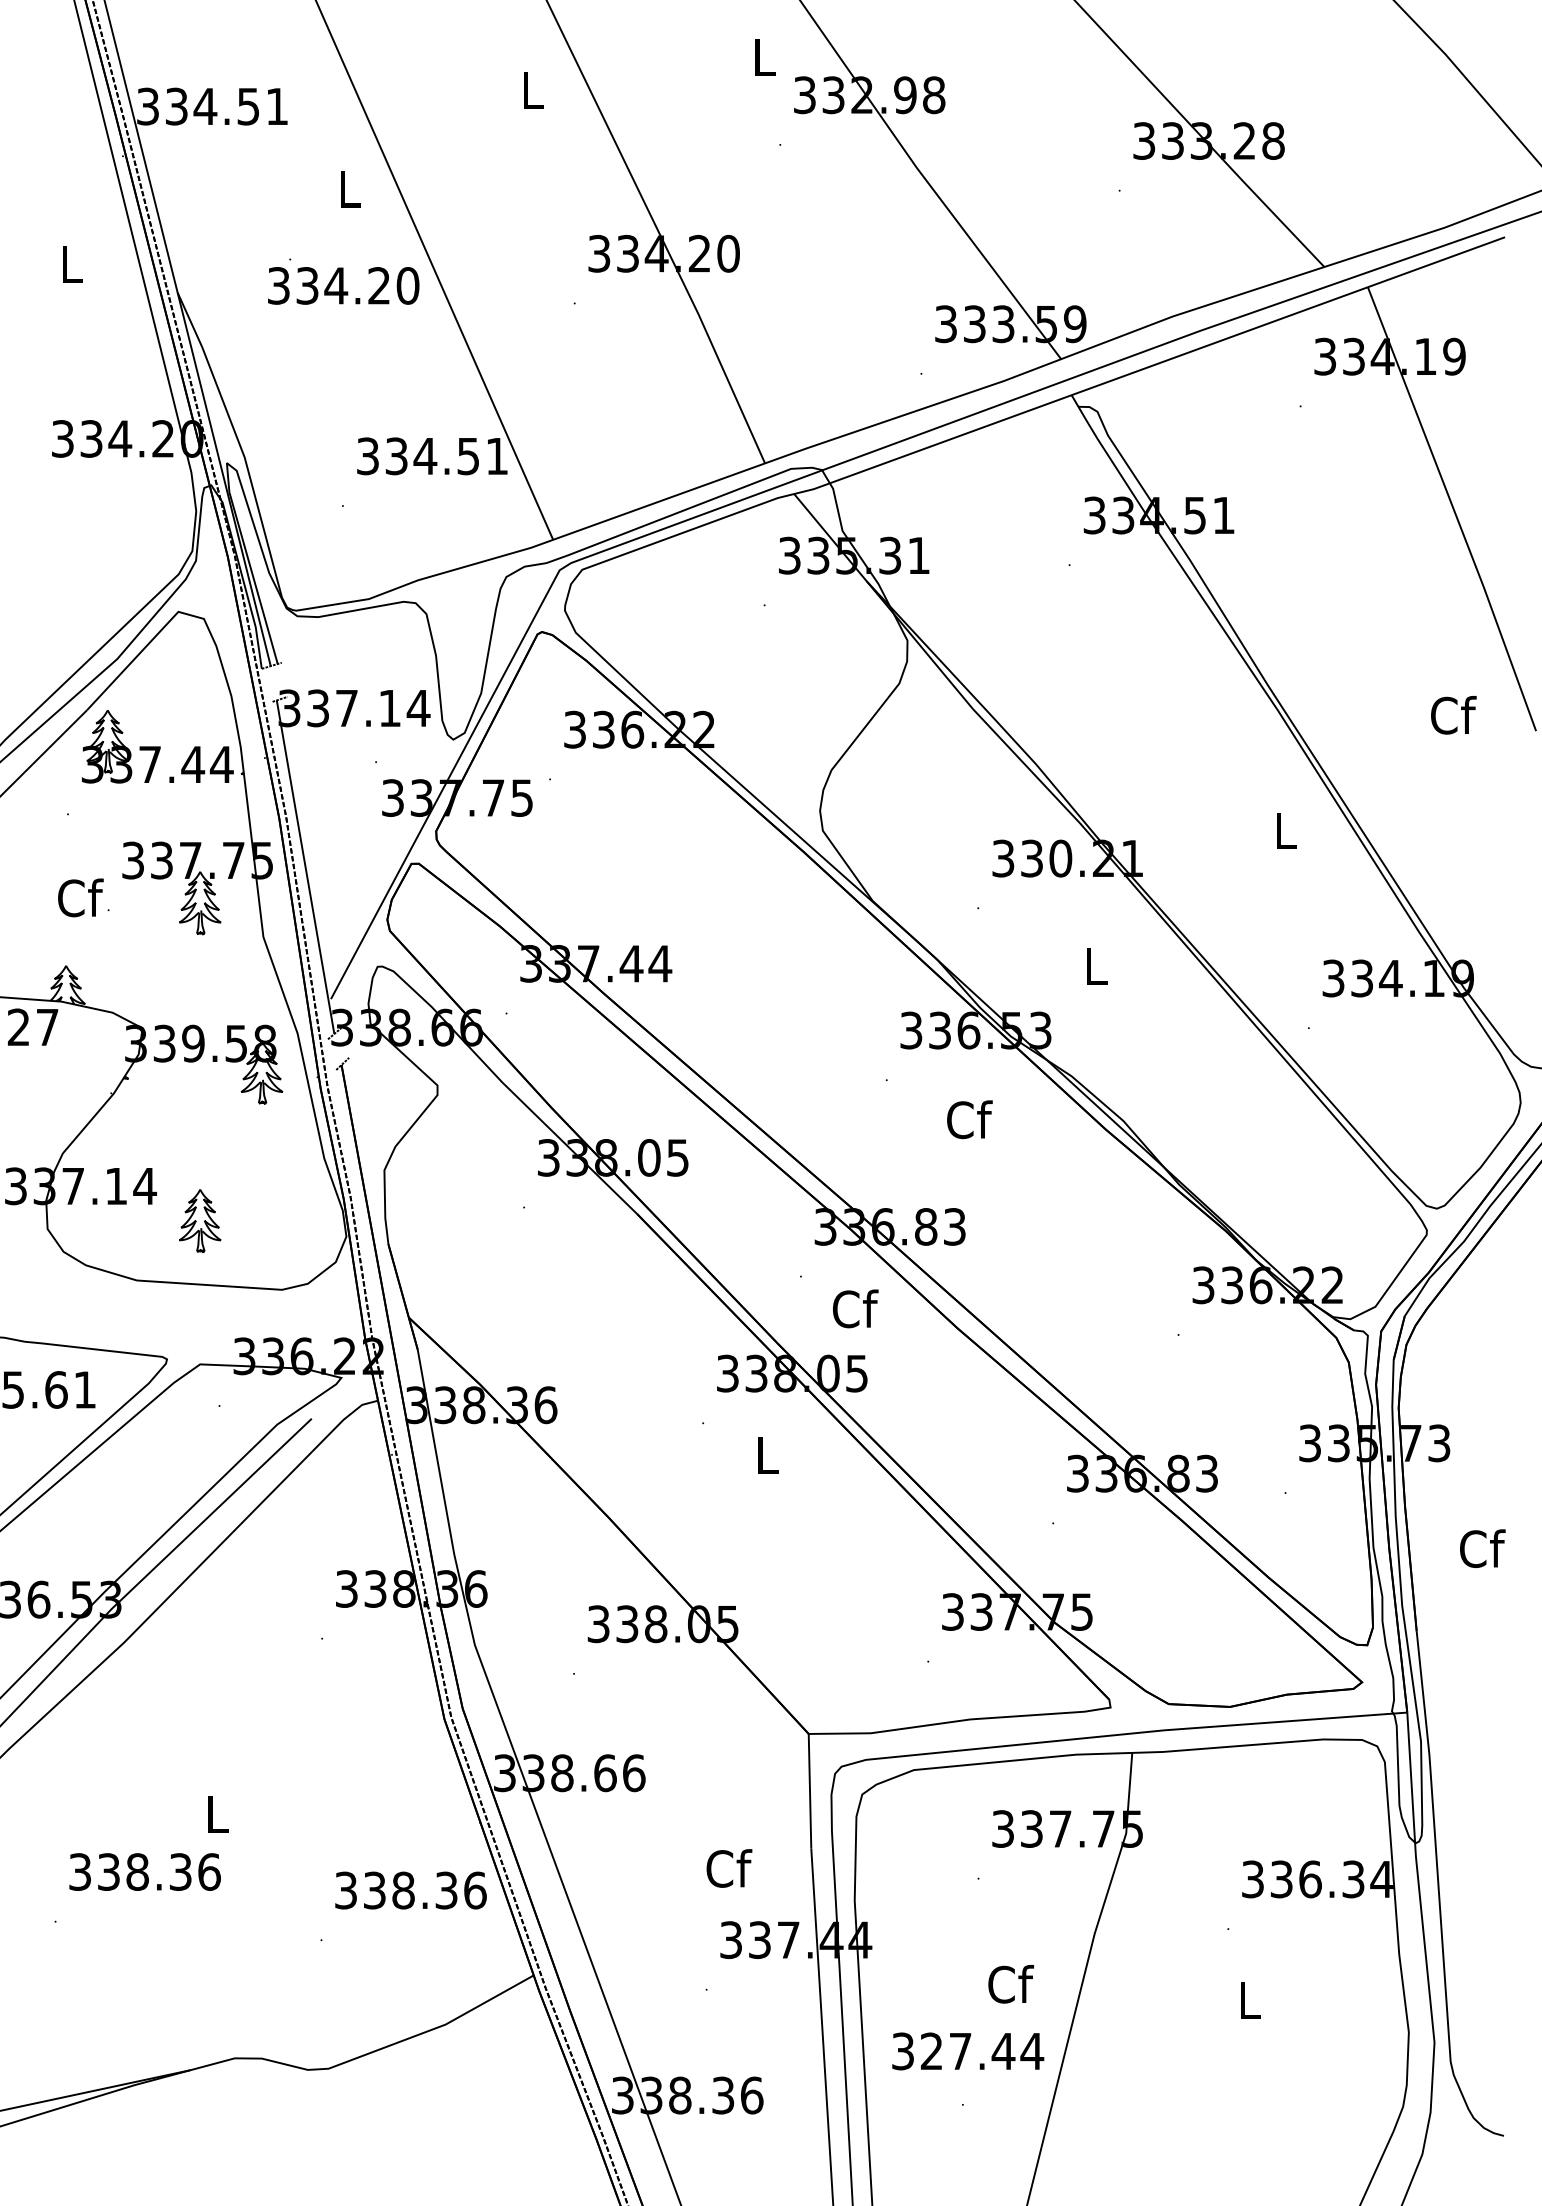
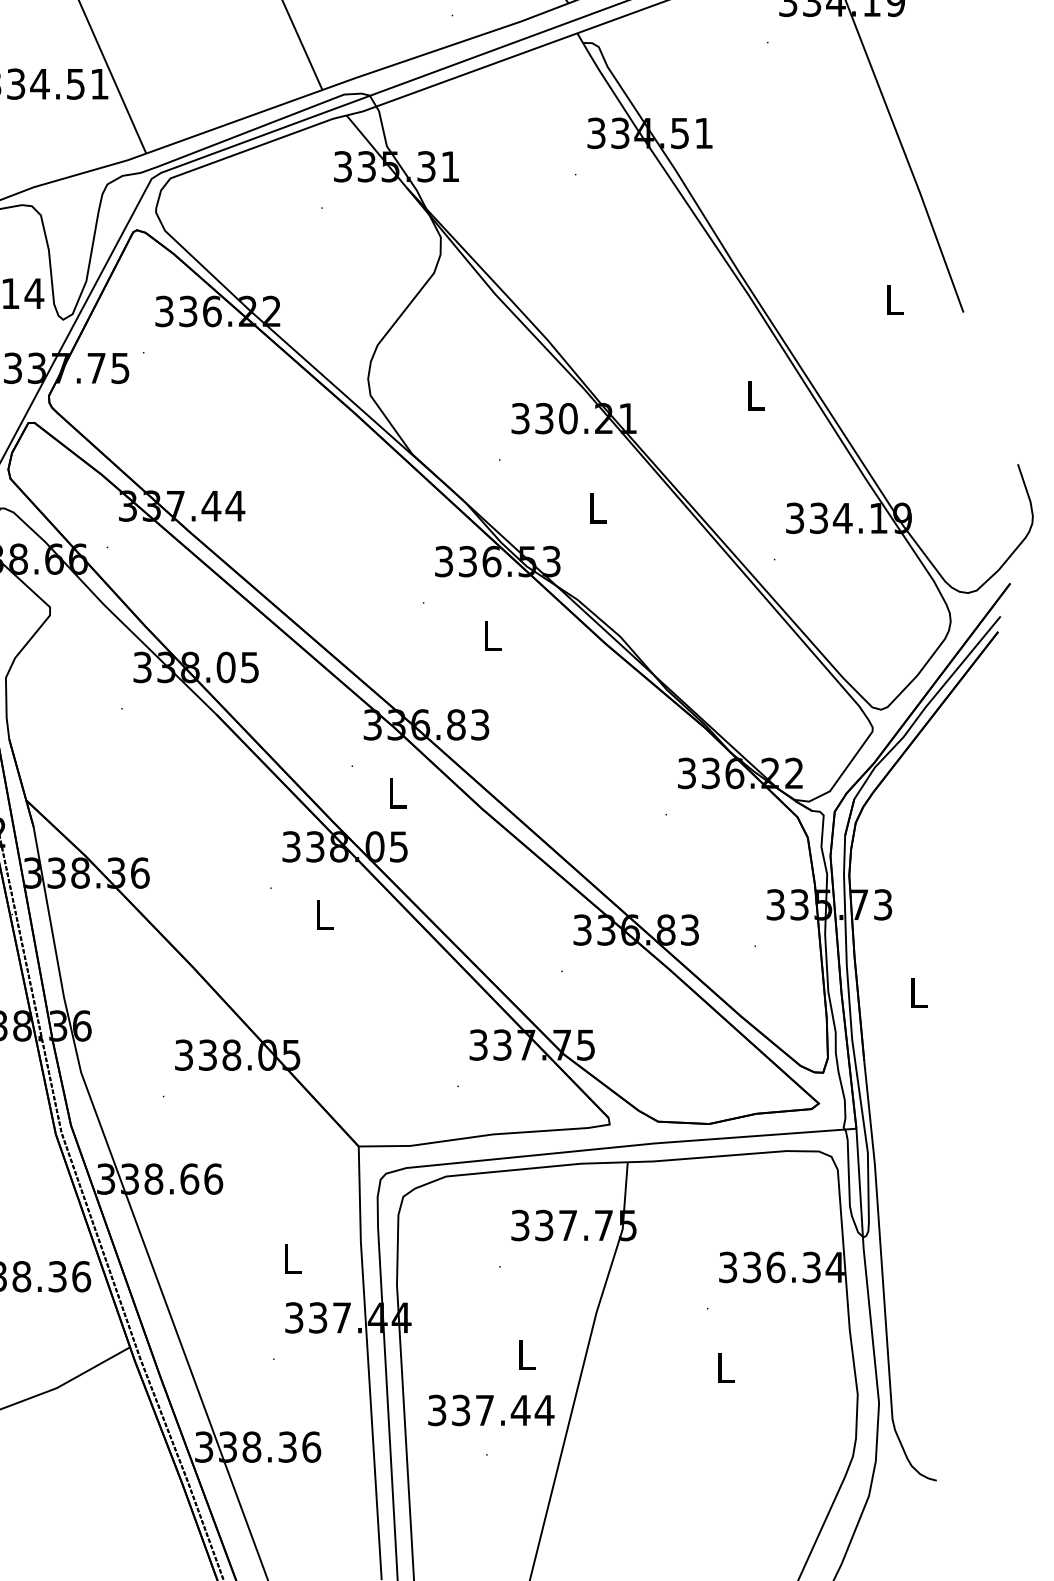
text: (1453, 715) -> (894, 299), Cf -> L
text: (969, 1119) -> (492, 635), Cf -> L
text: (855, 1308) -> (397, 792), Cf -> L
text: (1482, 1548) -> (918, 992), Cf -> L
text: (729, 1868) -> (292, 1258), Cf -> L
text: (1010, 1984) -> (526, 1354), Cf -> L
text: (931, 2051) -> (460, 1410), 327.44 -> 337.44

